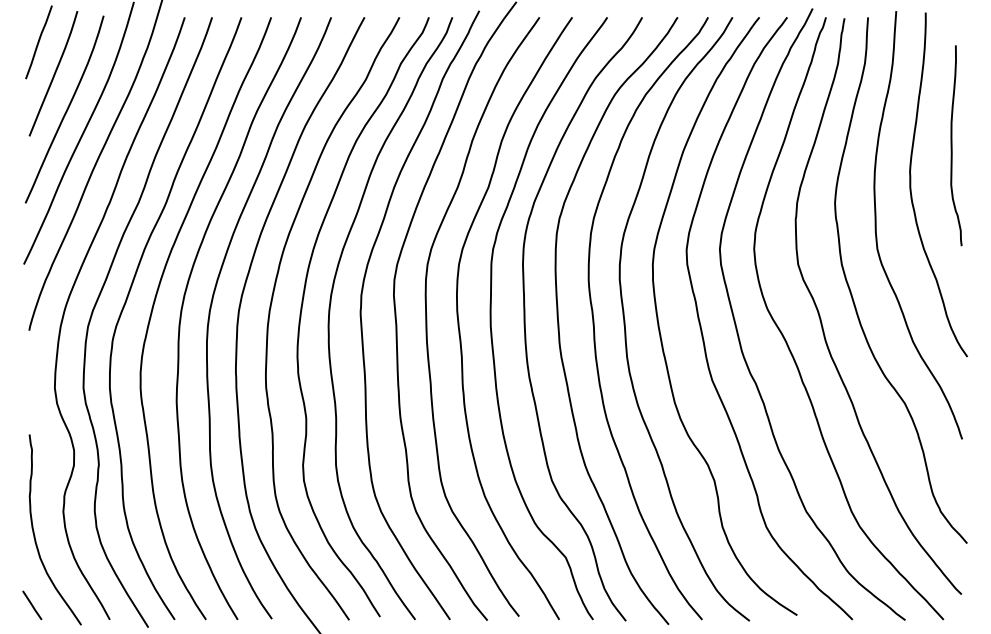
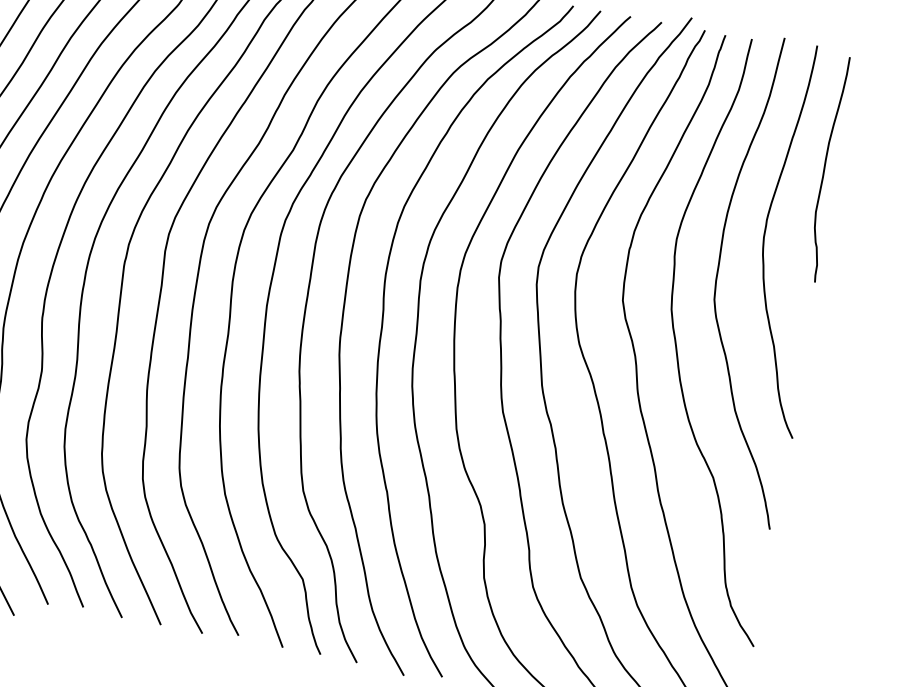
curve: (952, 145) -> (825, 168), moved

